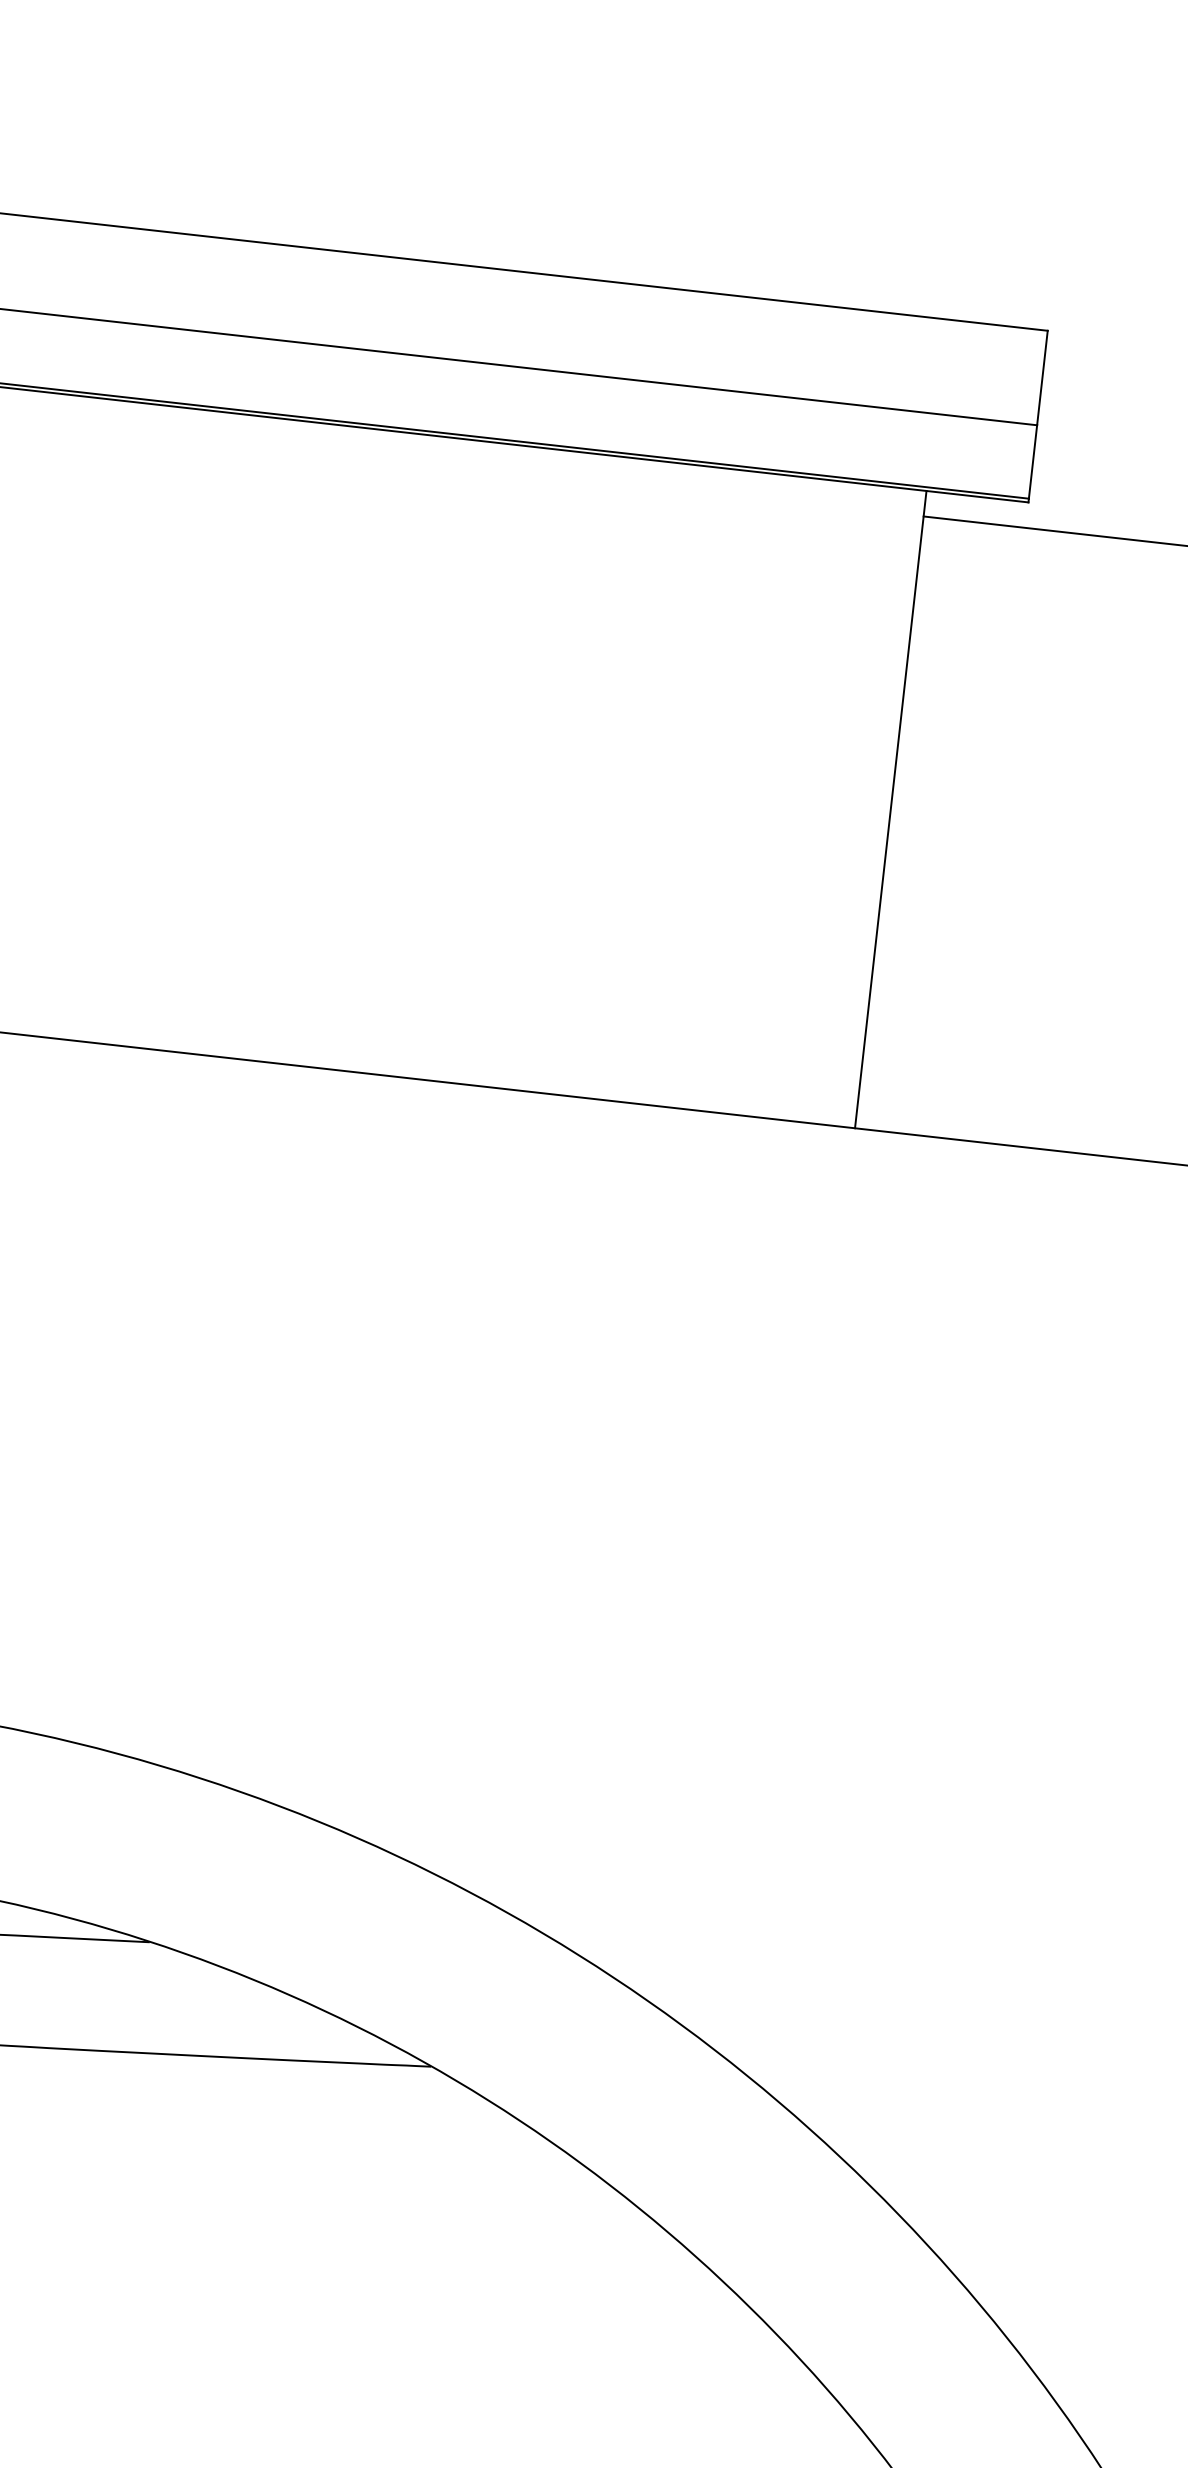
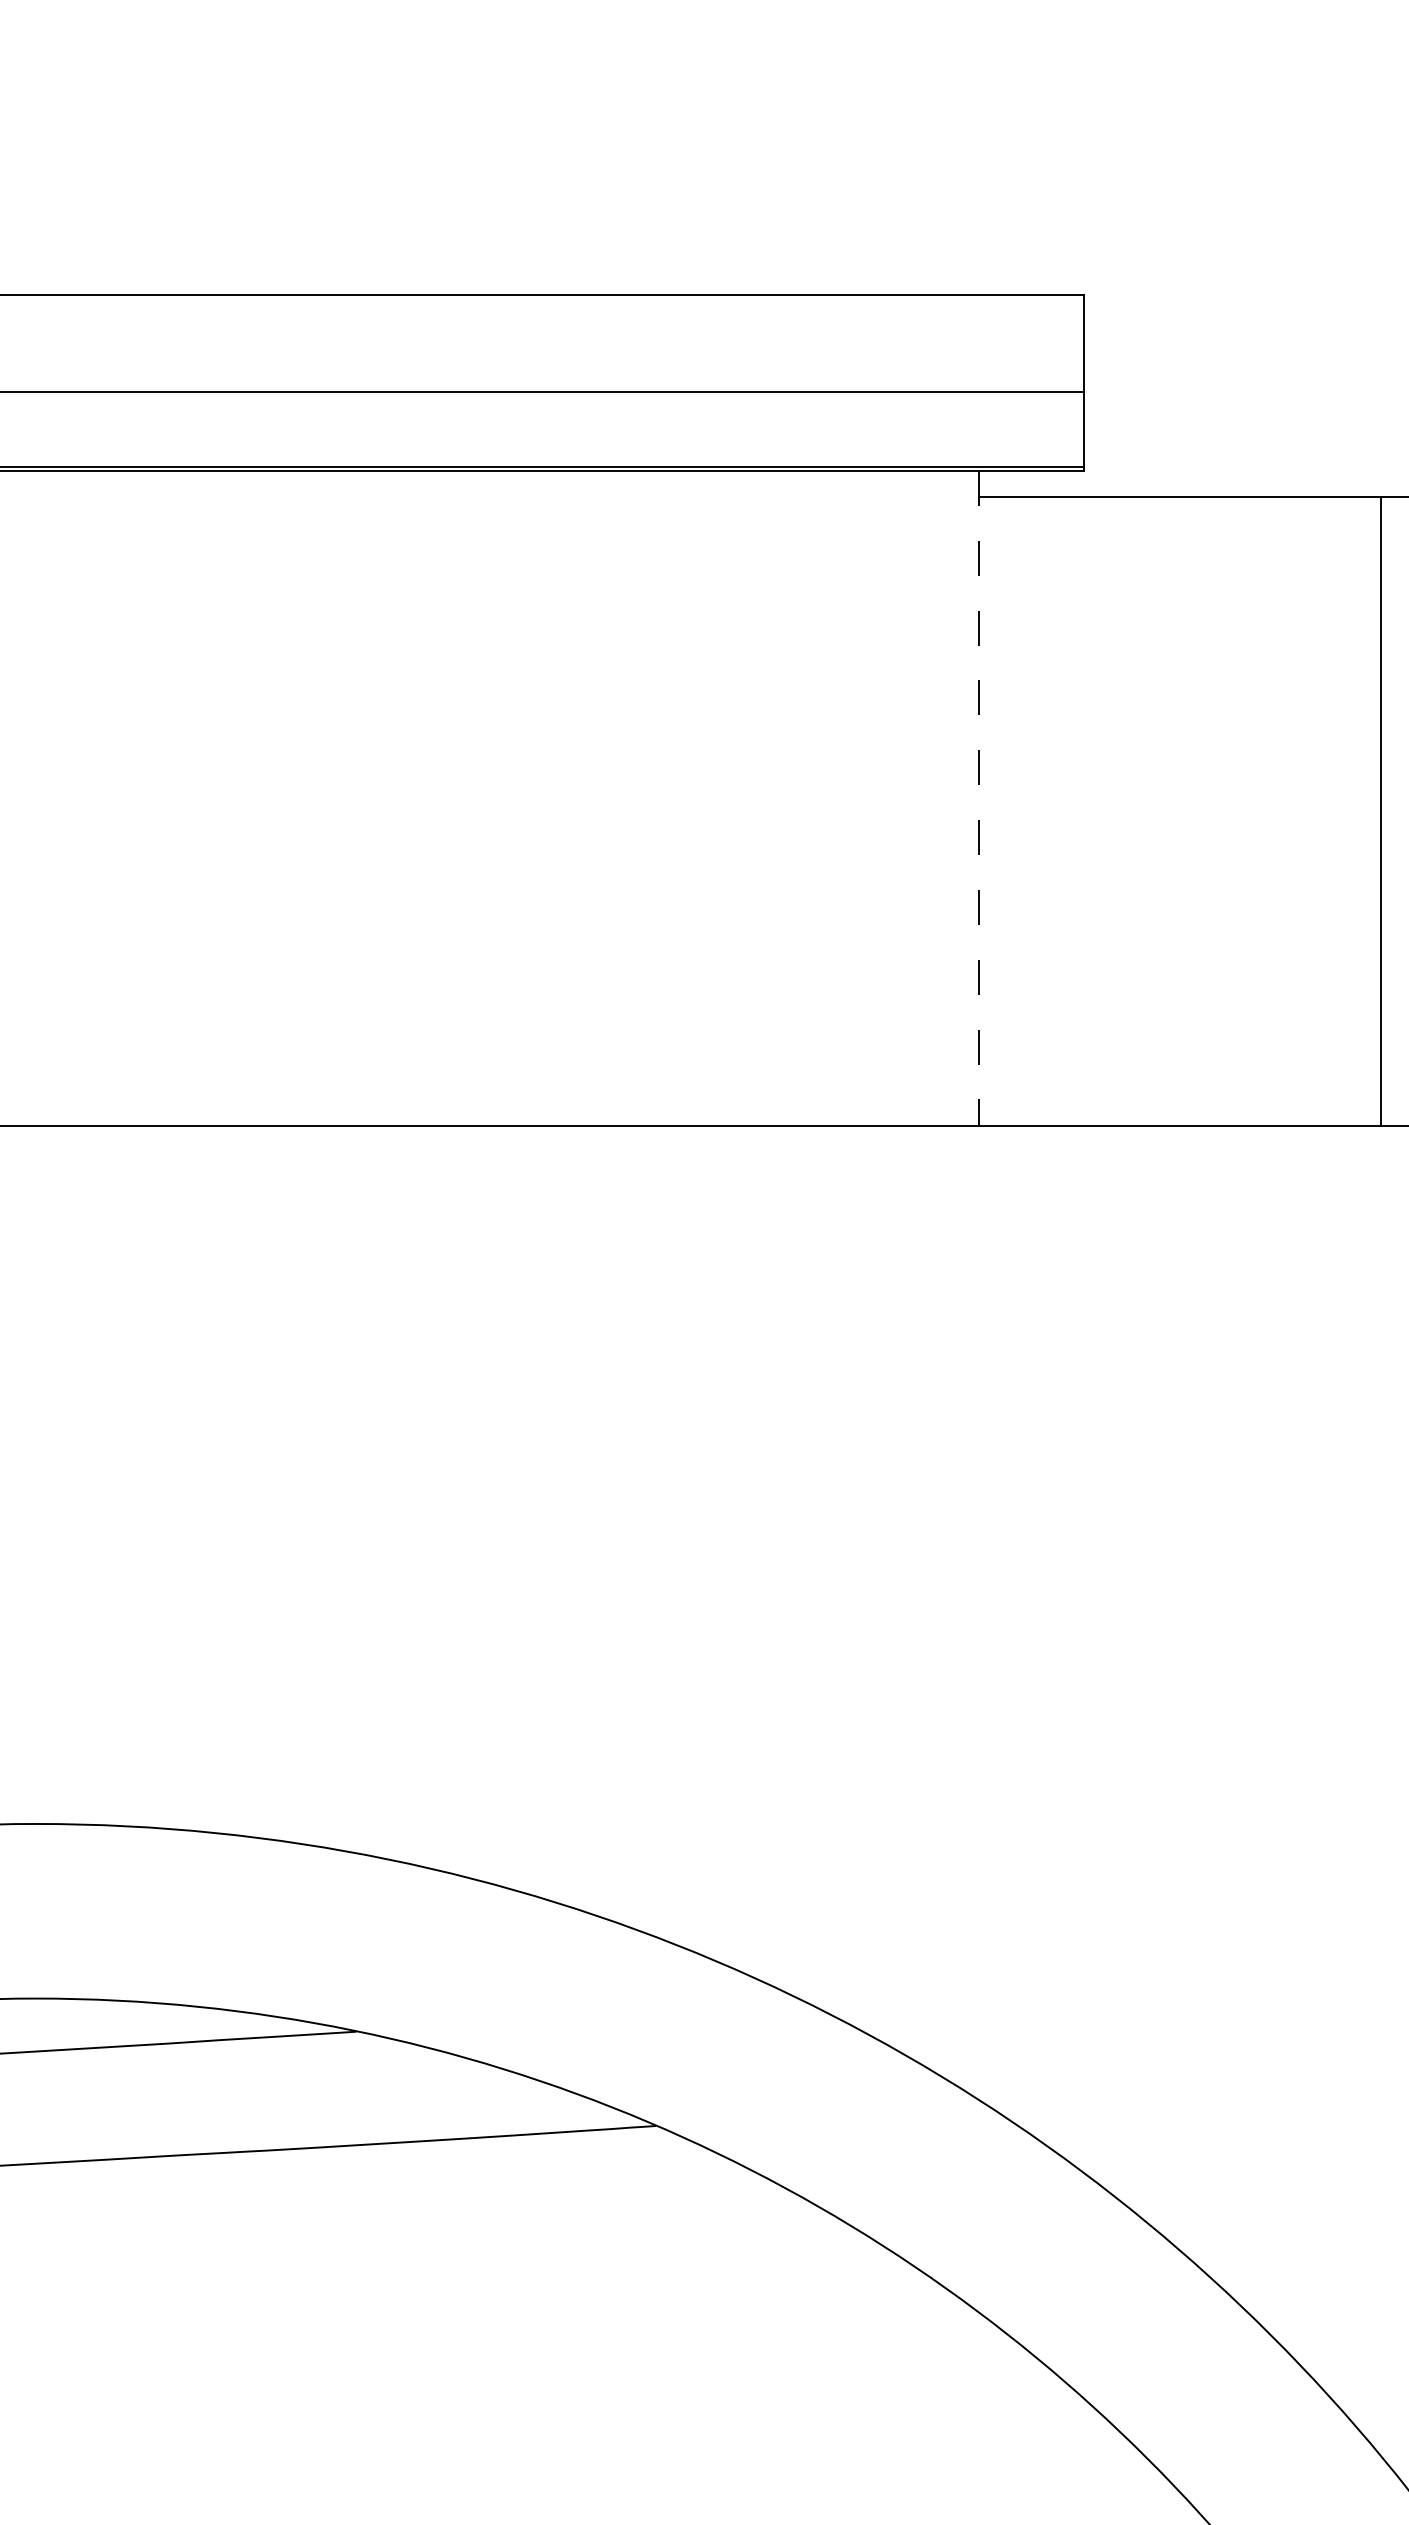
line: (890, 809) -> (979, 798), solid -> dashed

